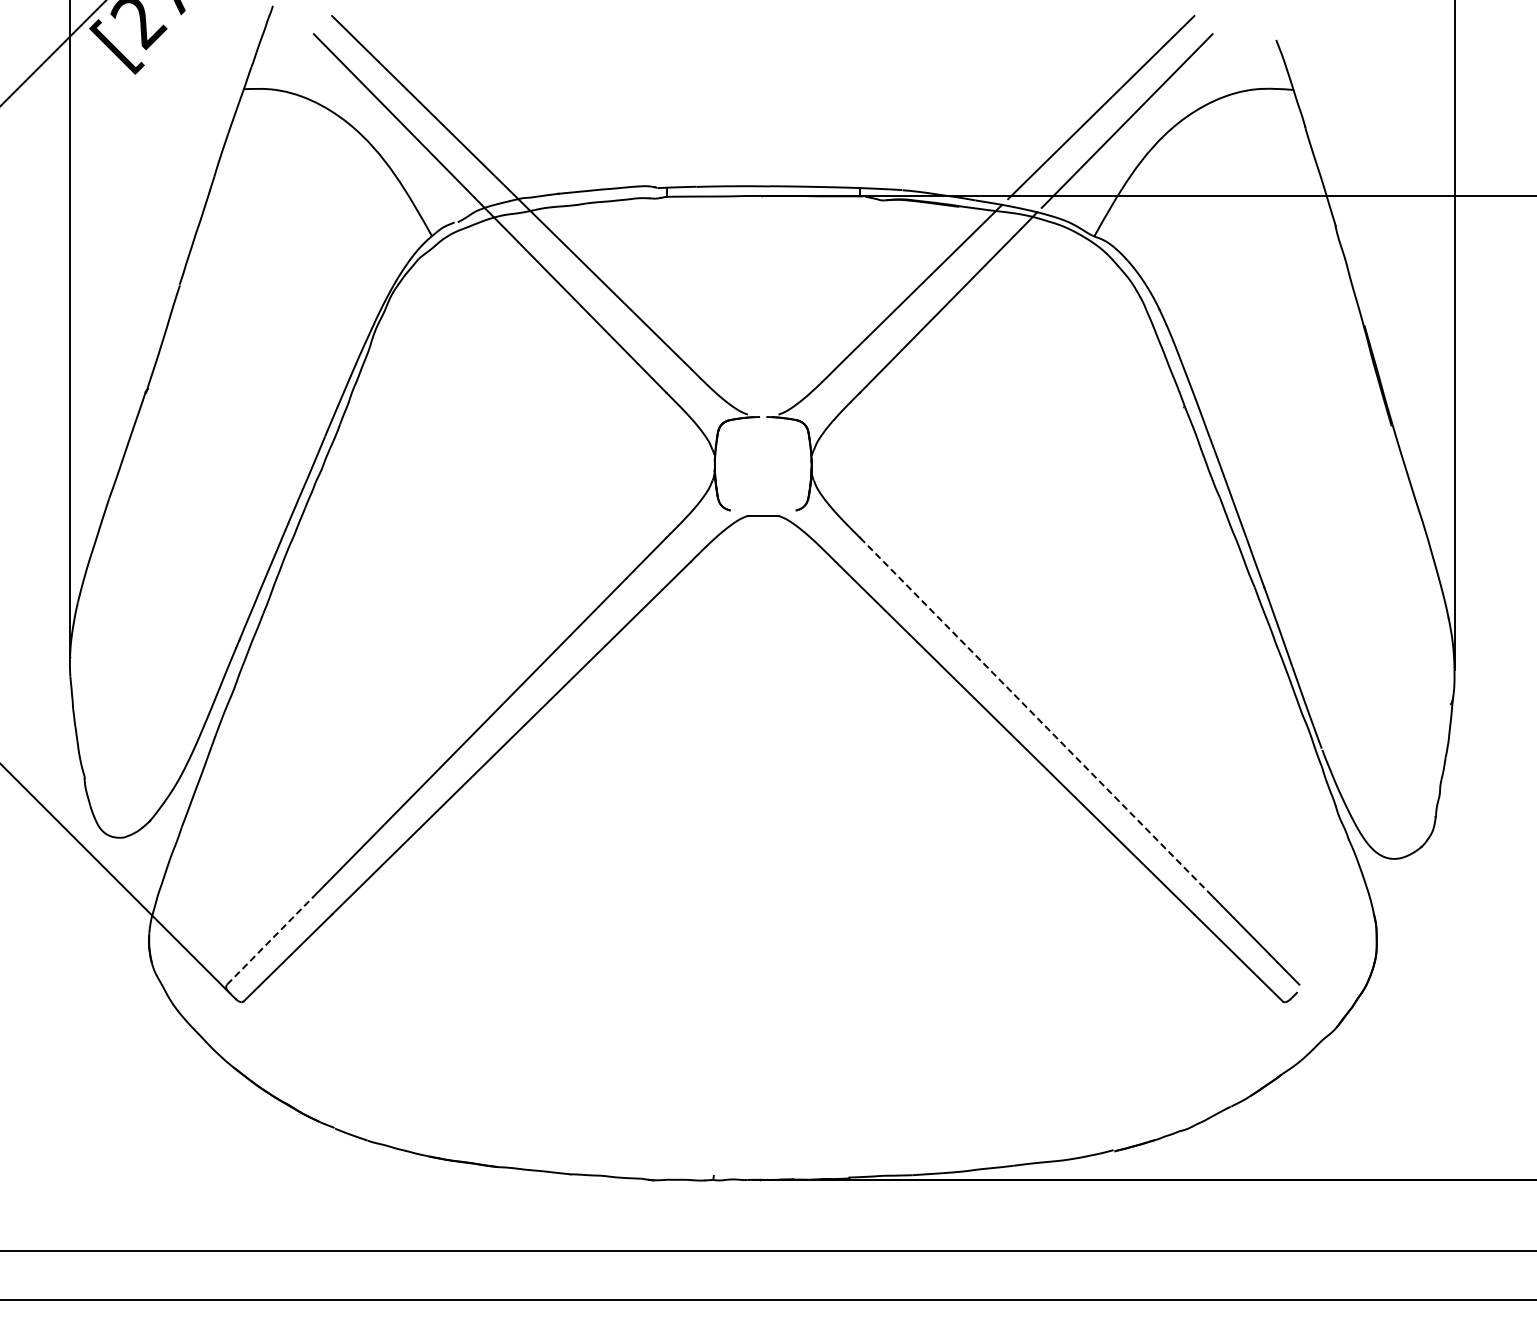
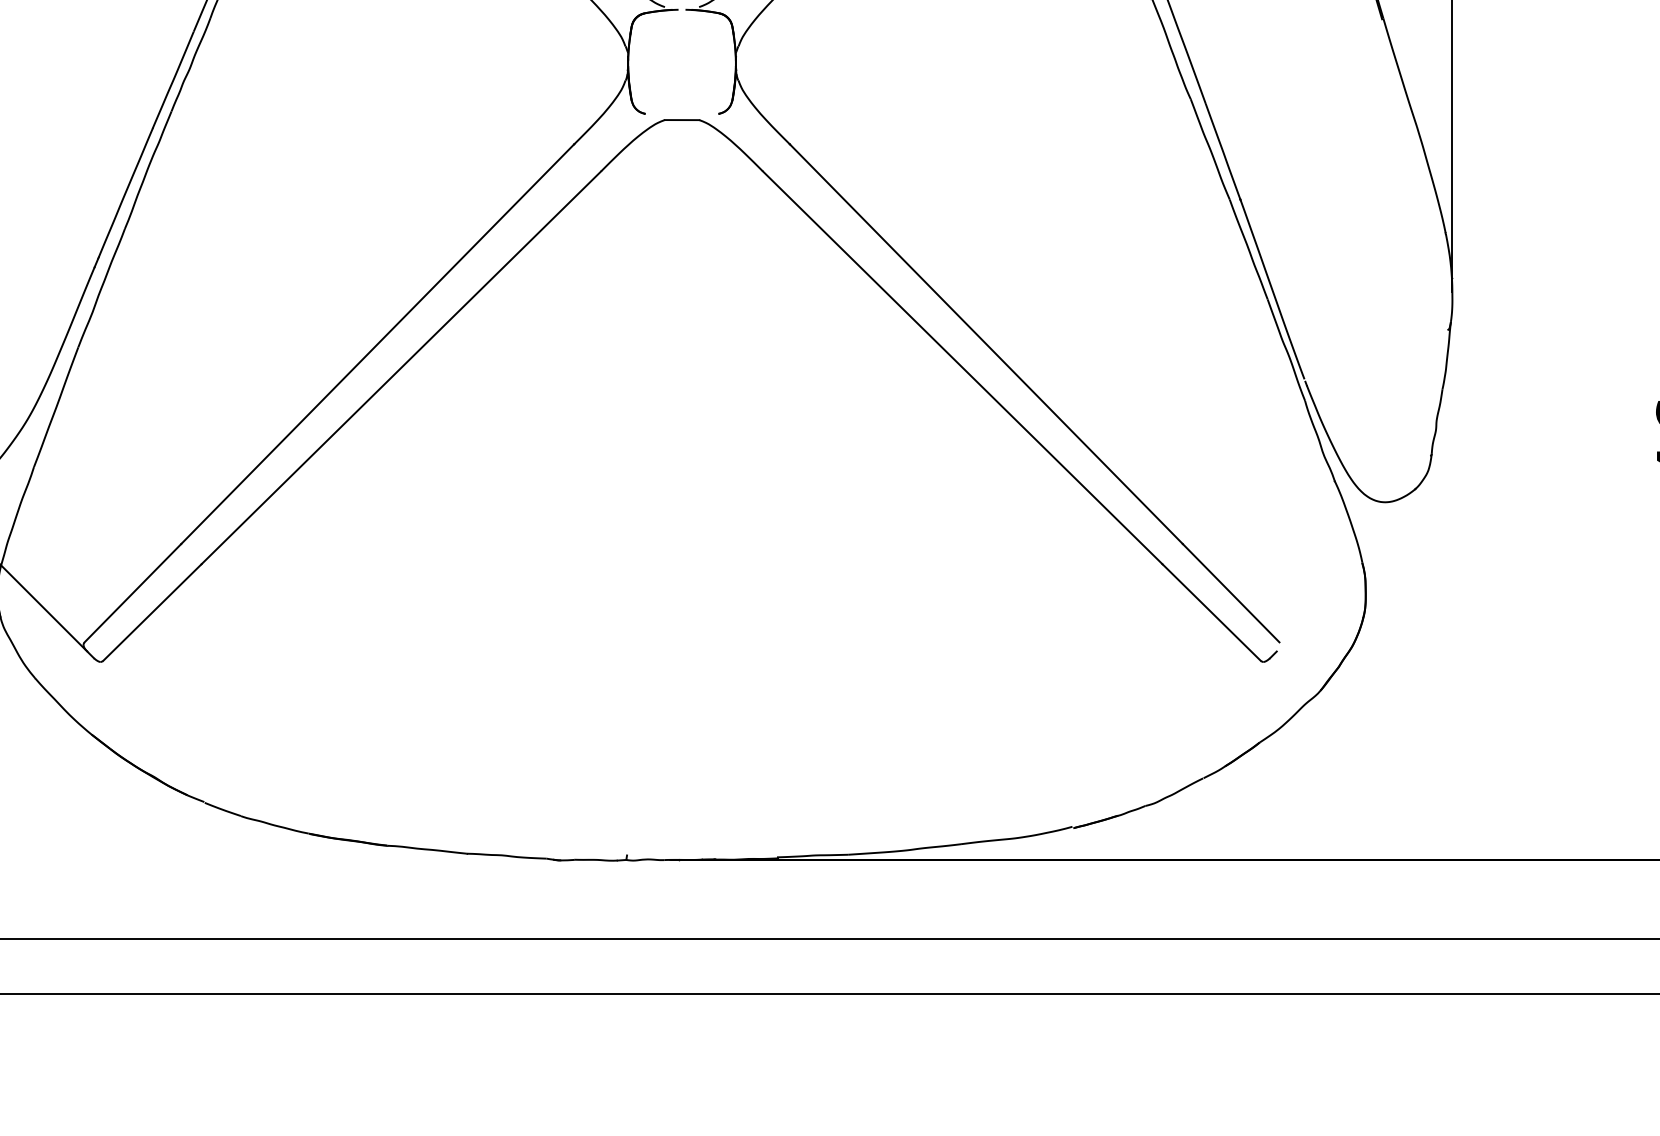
line: (1036, 717) -> (986, 344), dashed -> solid
line: (270, 940) -> (132, 593), dashed -> solid

